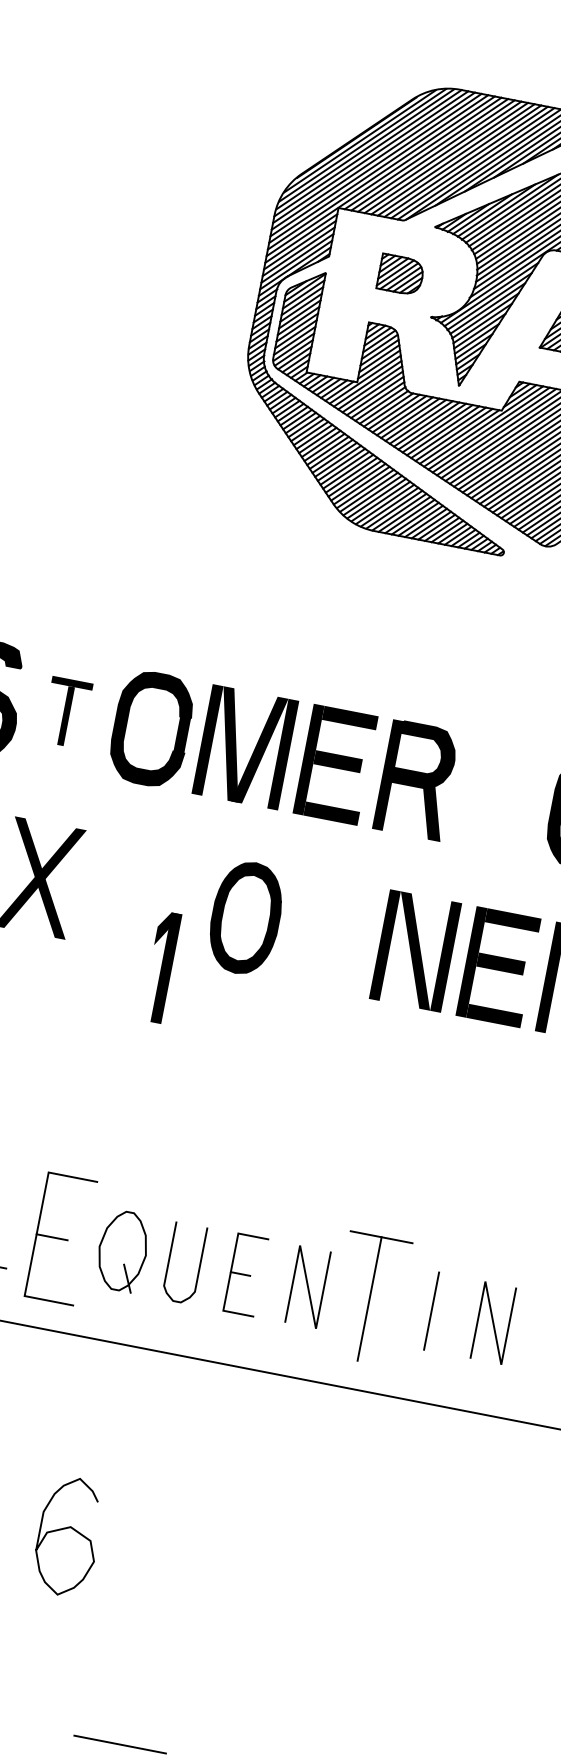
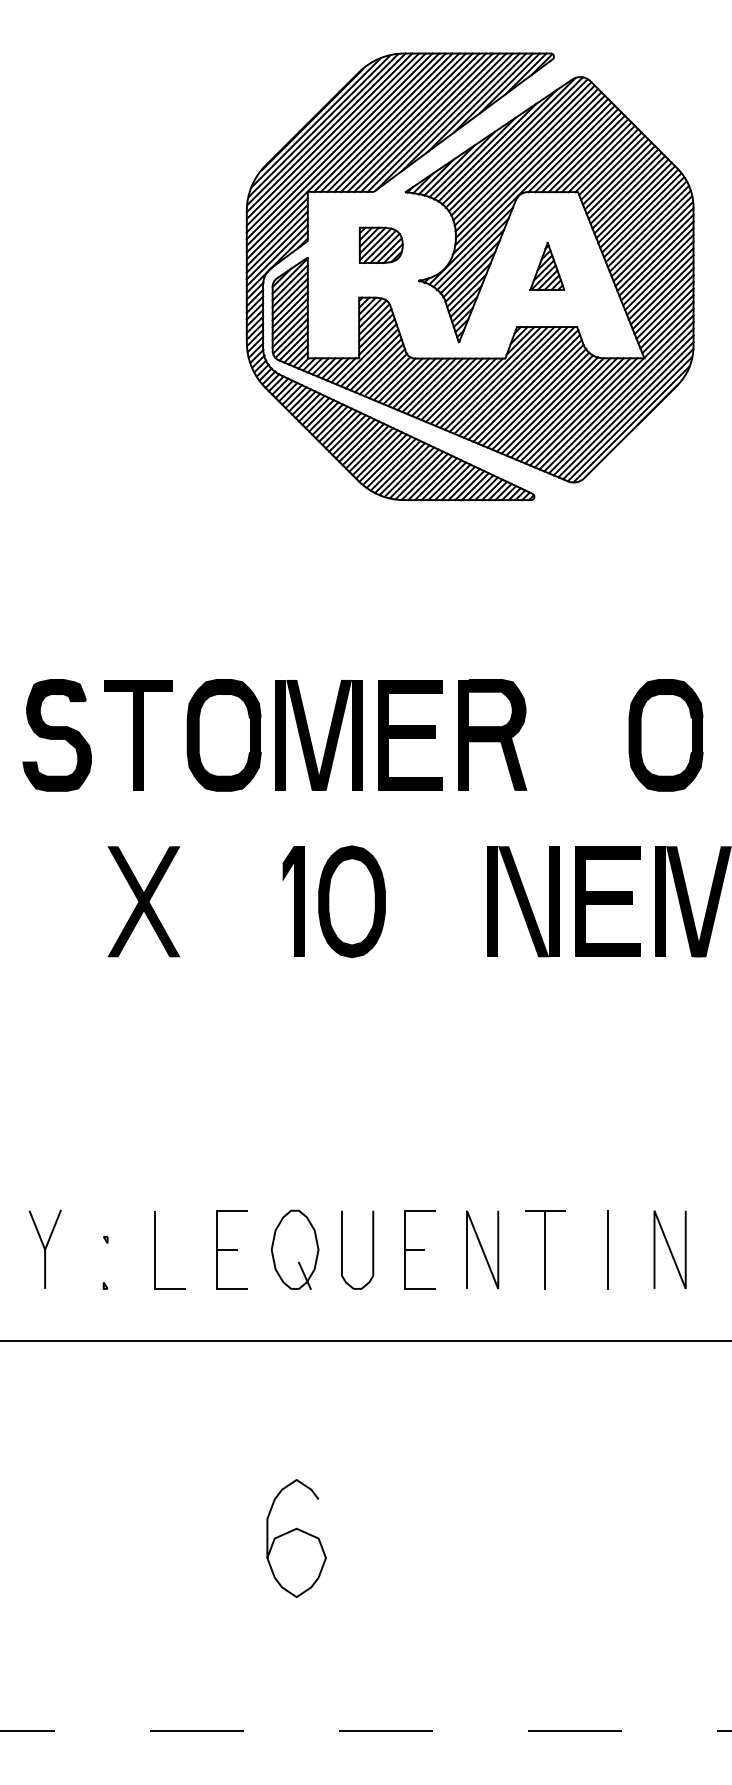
part: (66, 712) -> (138, 735), size x1.67
part: (160, 966) -> (293, 901), moved
part: (59, 1238) -> (231, 1249), size x0.62
part: (370, 1298) -> (545, 1249), size x0.62

